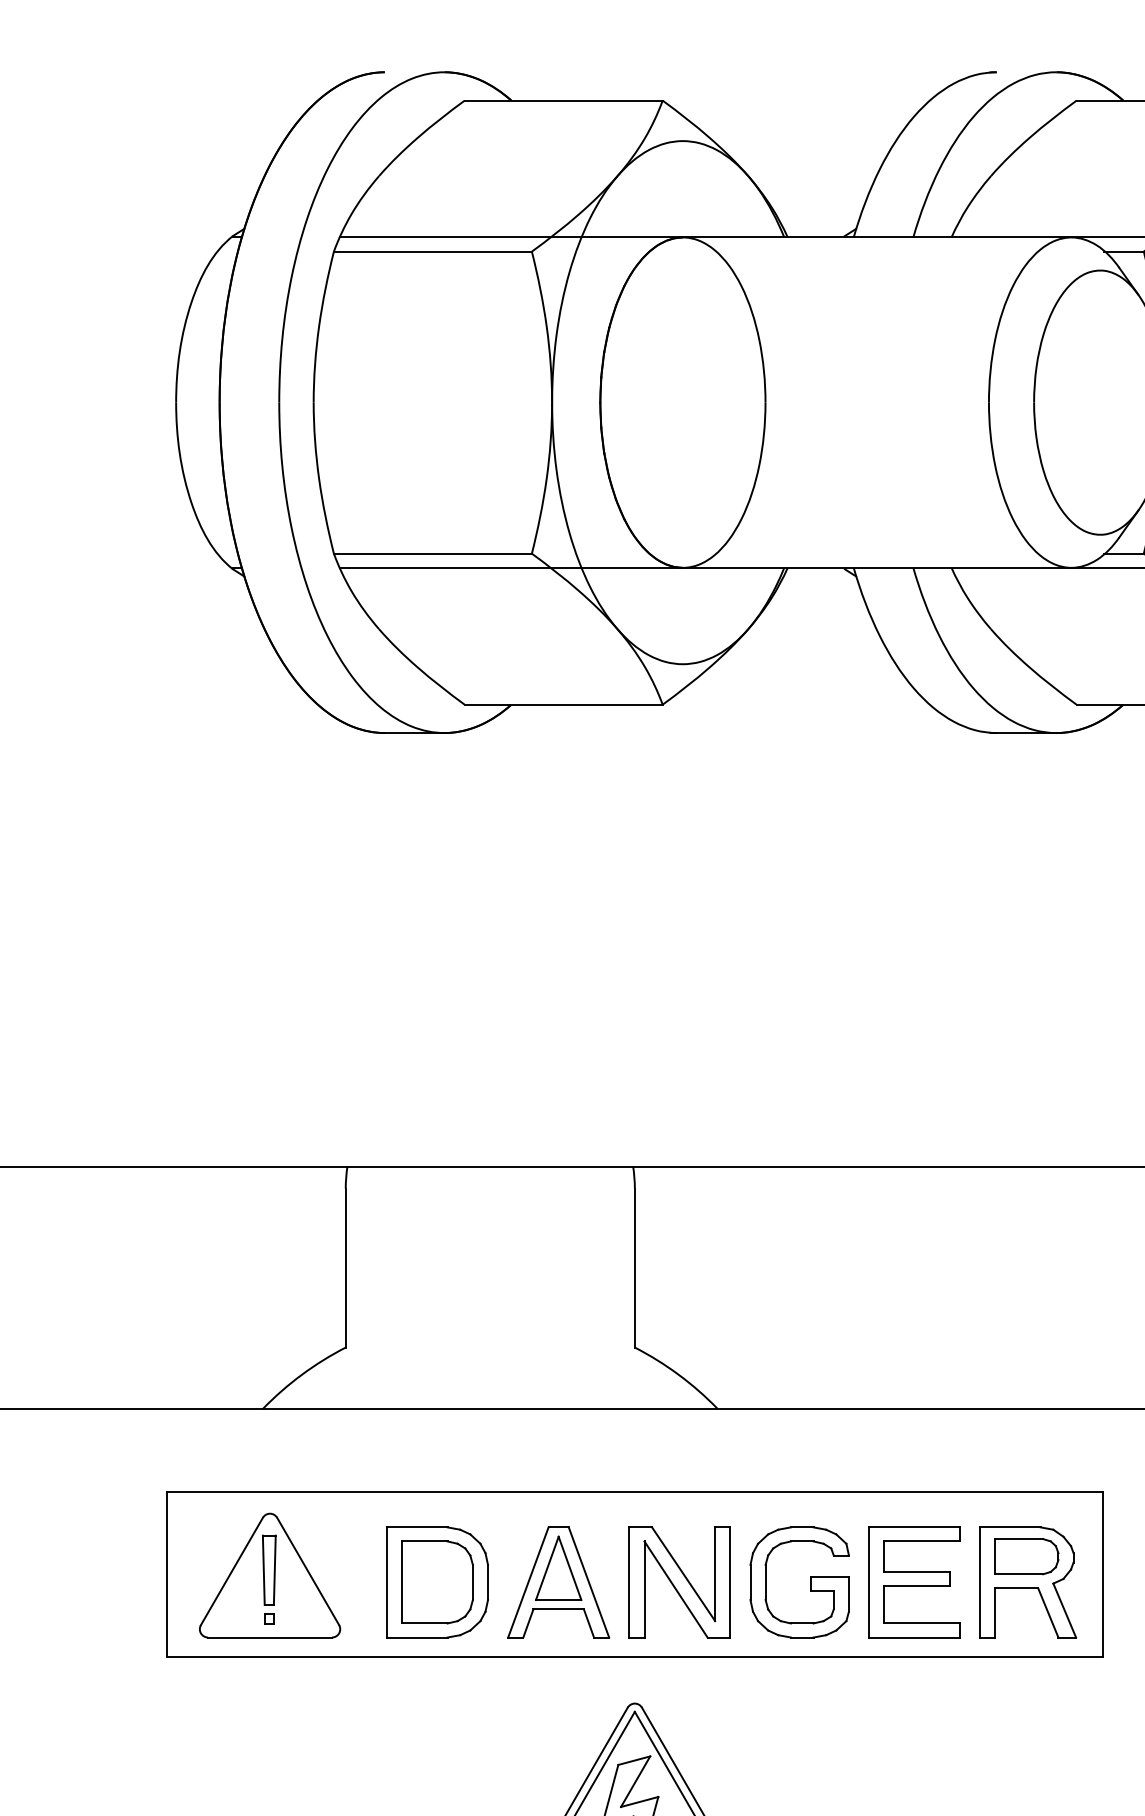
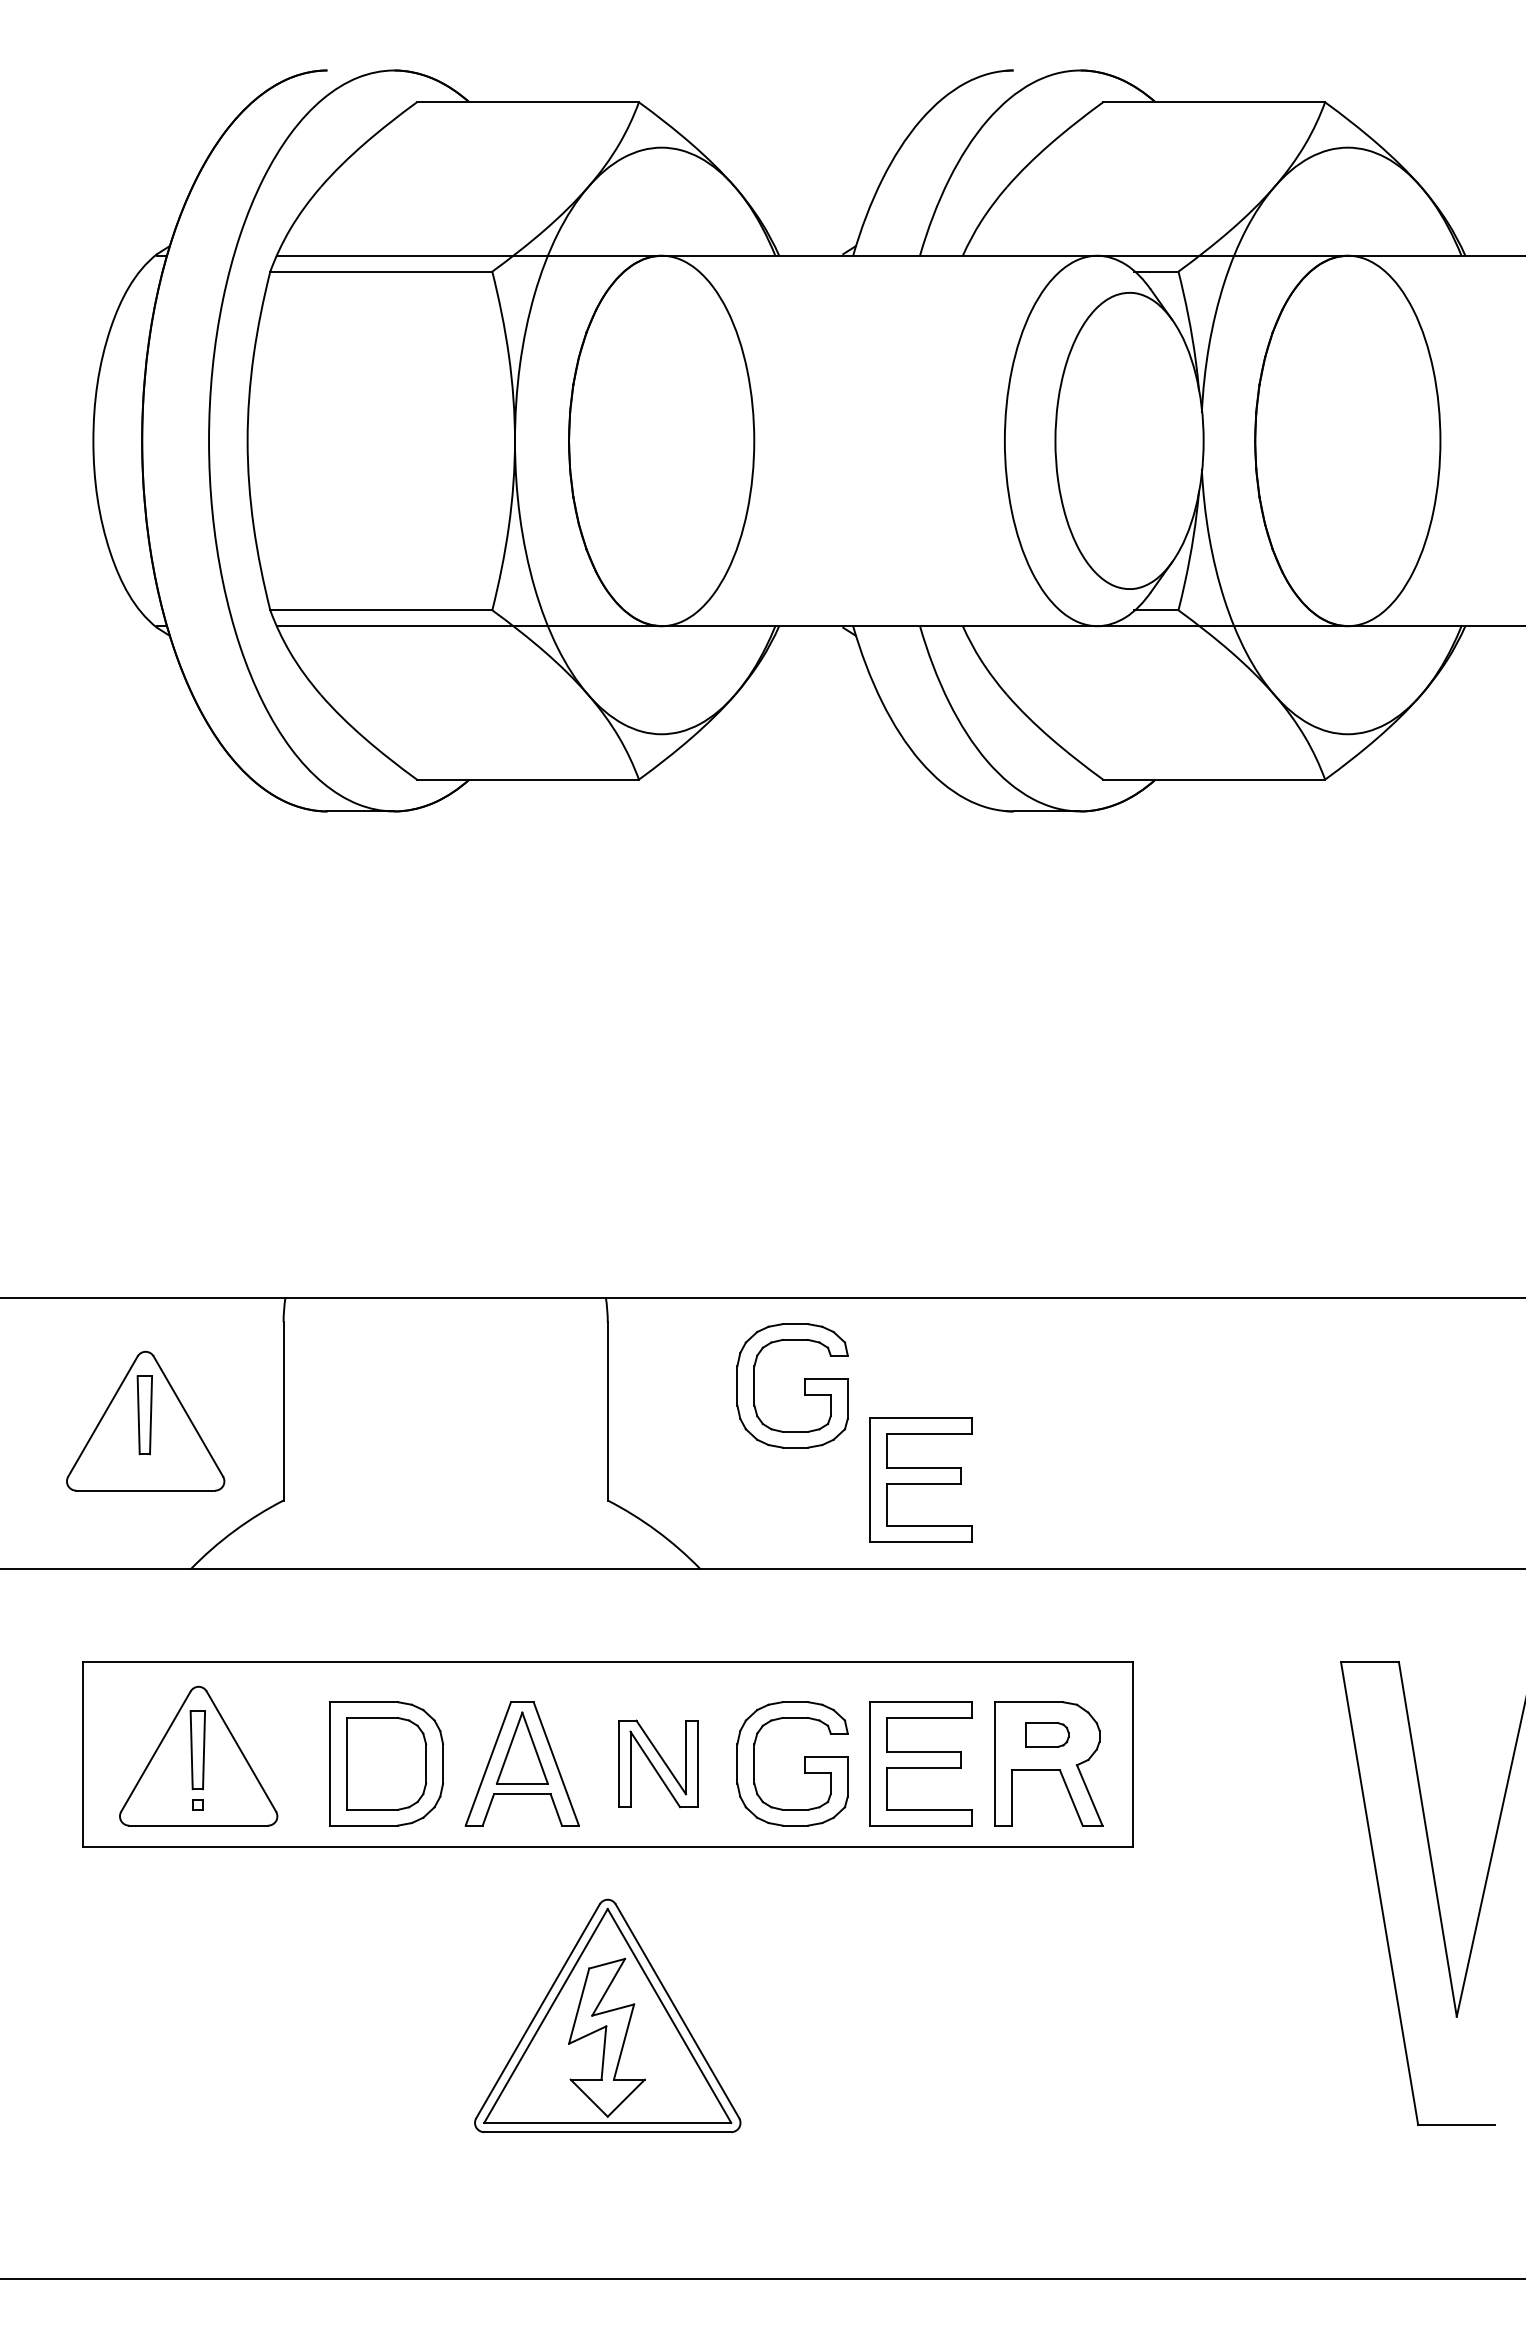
part: (810, 1244) -> (804, 1385), added
part: (222, 1276) -> (145, 1420), added
part: (913, 1328) -> (920, 1479), added
part: (1027, 1556) -> (1047, 1734), size x0.6
part: (680, 1582) -> (658, 1763), size x0.7

